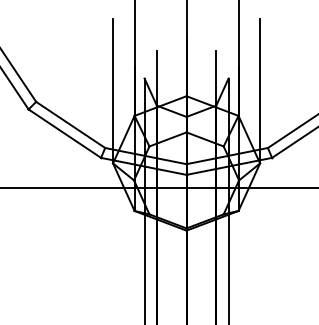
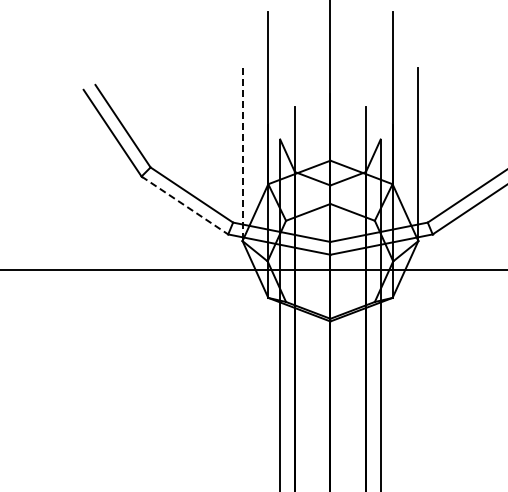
line: (113, 91) -> (242, 155), solid -> dashed
line: (65, 133) -> (185, 205), solid -> dashed

